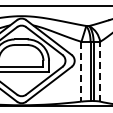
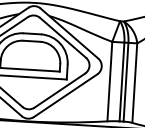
line: (81, 71) -> (109, 81), dashed -> solid
line: (100, 71) -> (135, 82), dashed -> solid

